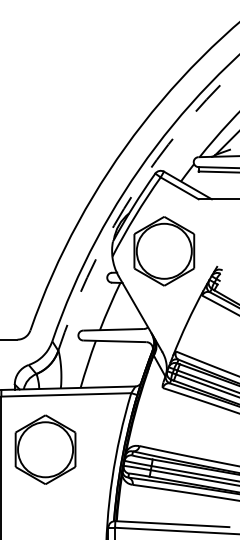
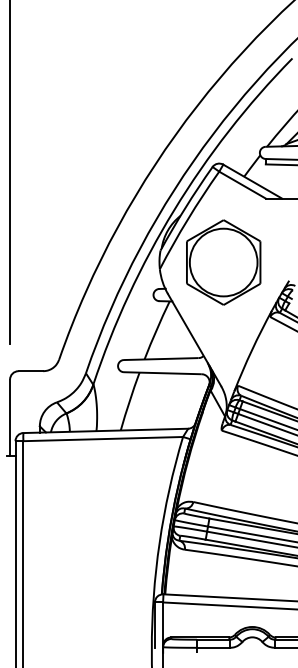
arc: (124, 208) -> (174, 210), dashed -> solid
part: (45, 449) -> (77, 506), removed

